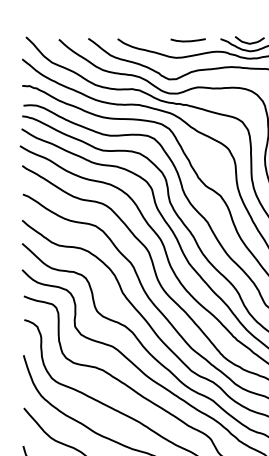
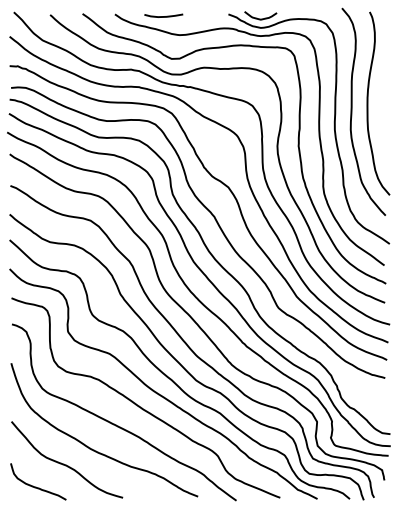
curve: (187, 40) -> (163, 16), moved

